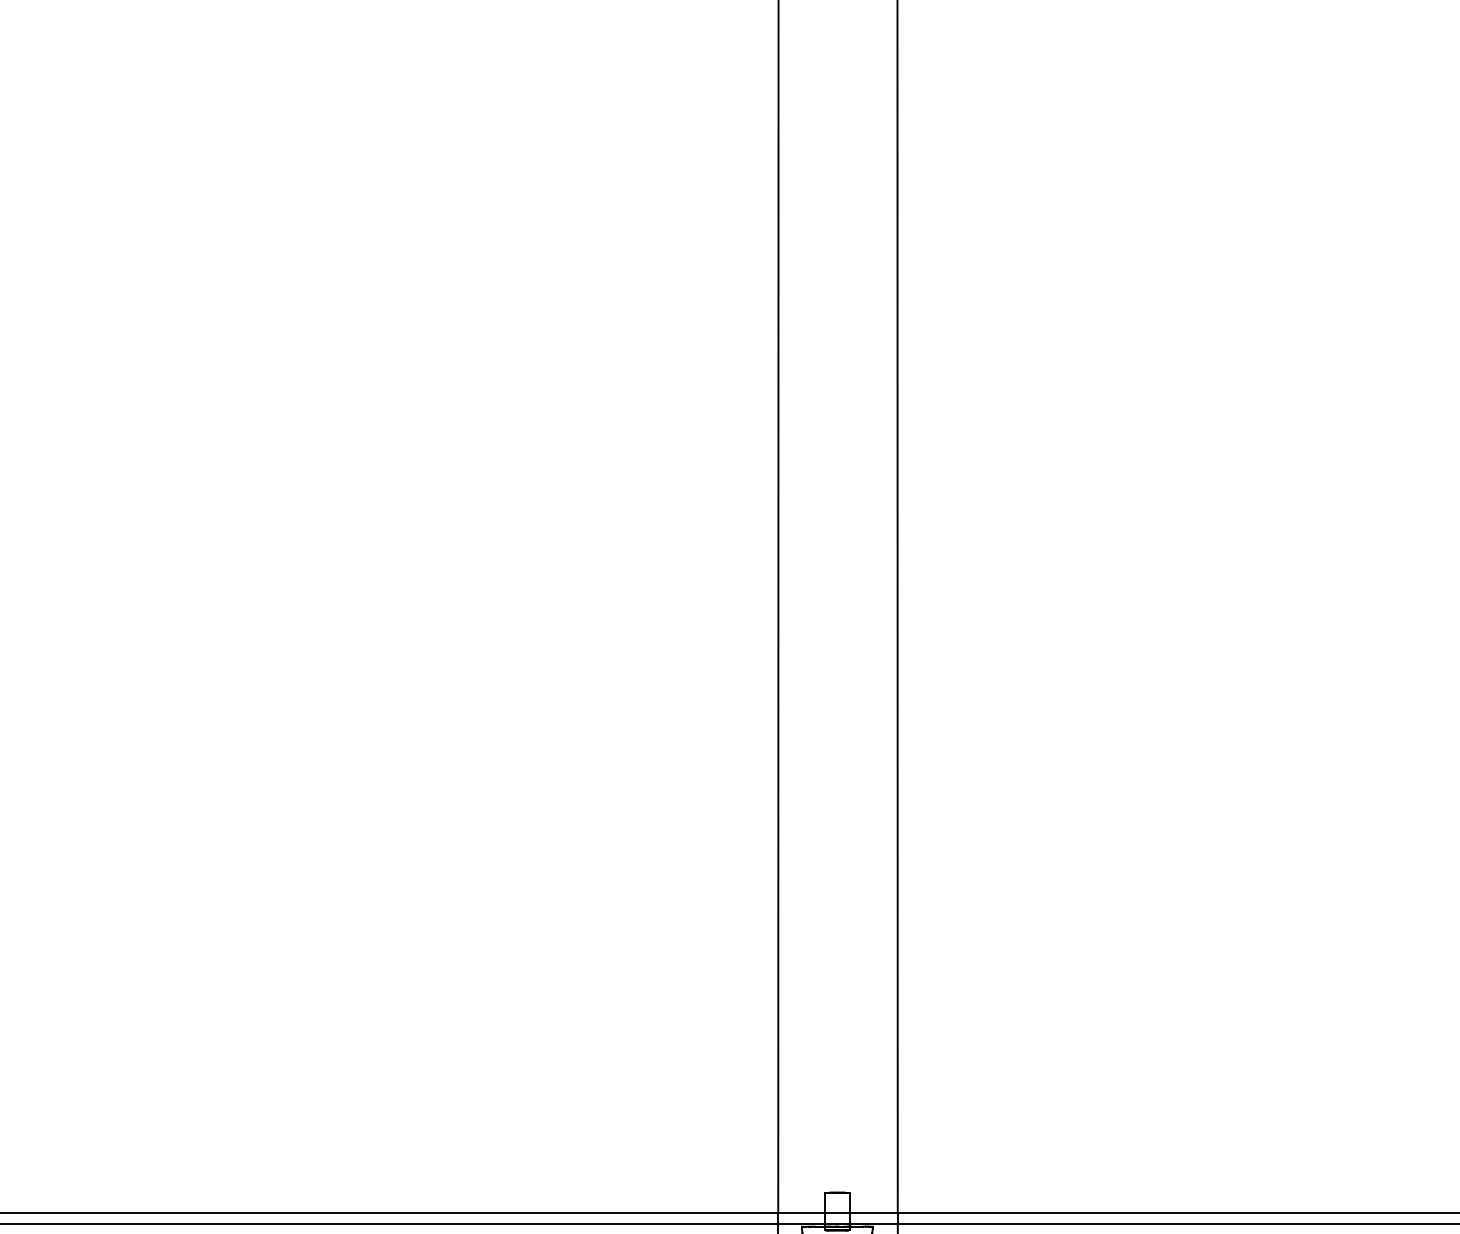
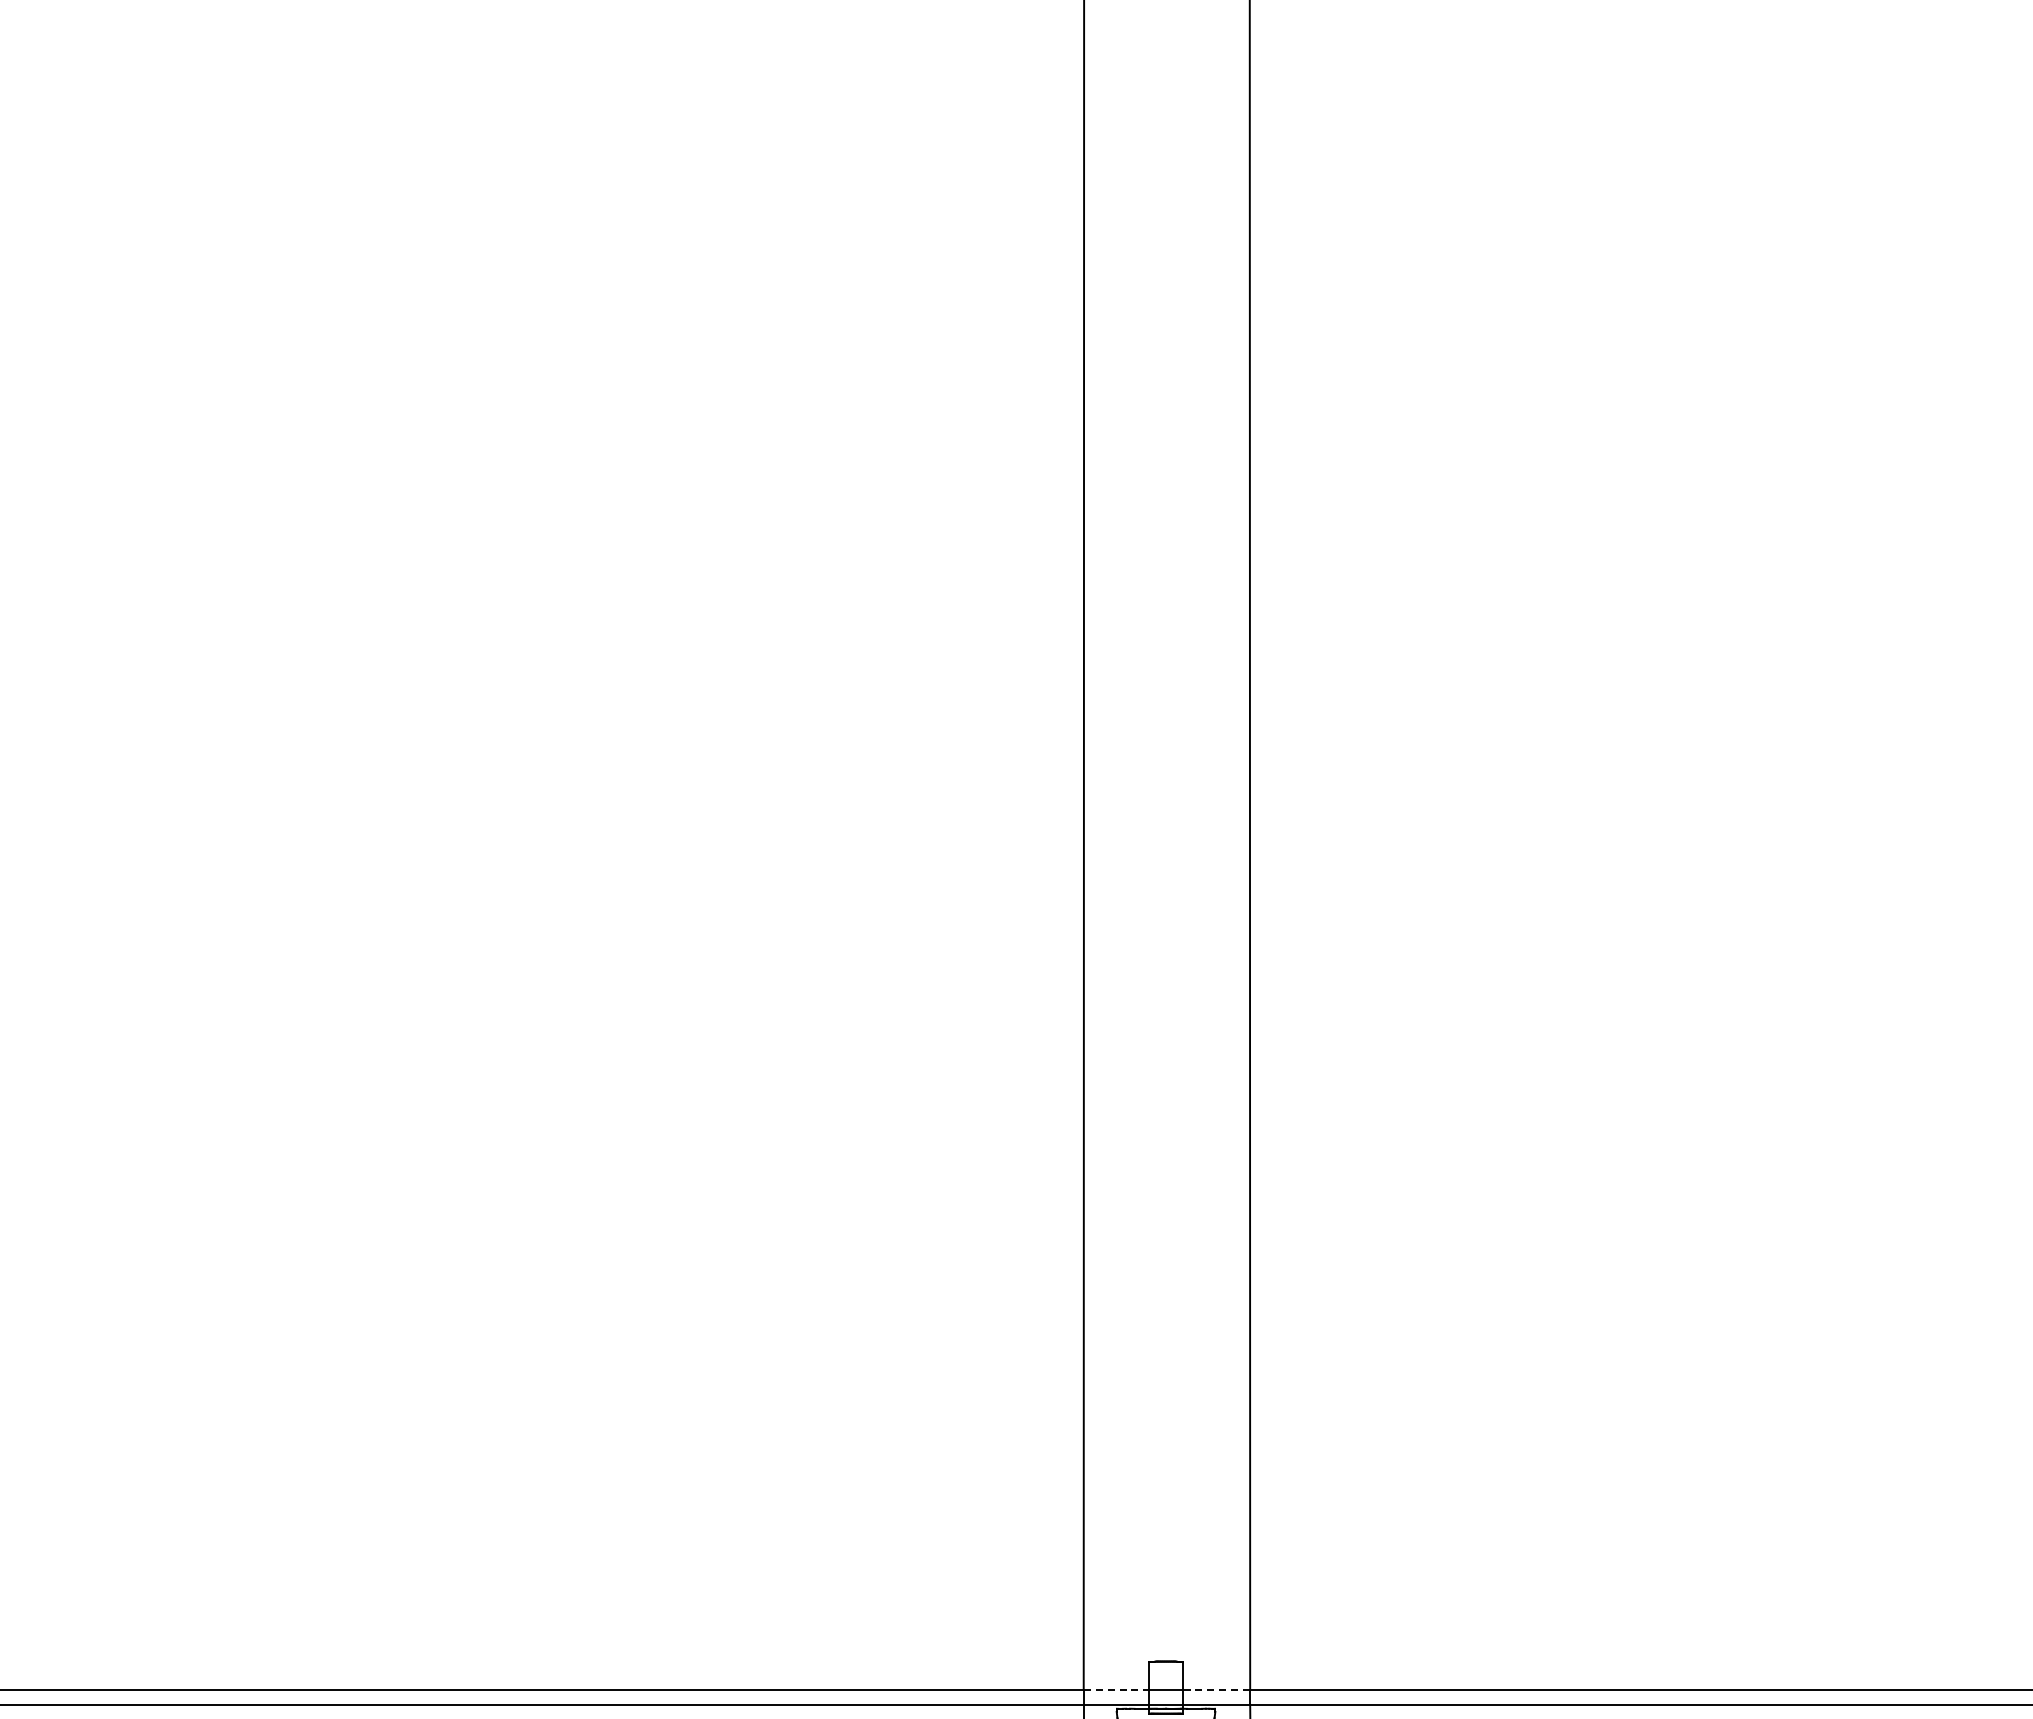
line: (801, 1213) -> (1116, 1690), solid -> dashed
line: (873, 1213) -> (1216, 1690), solid -> dashed

